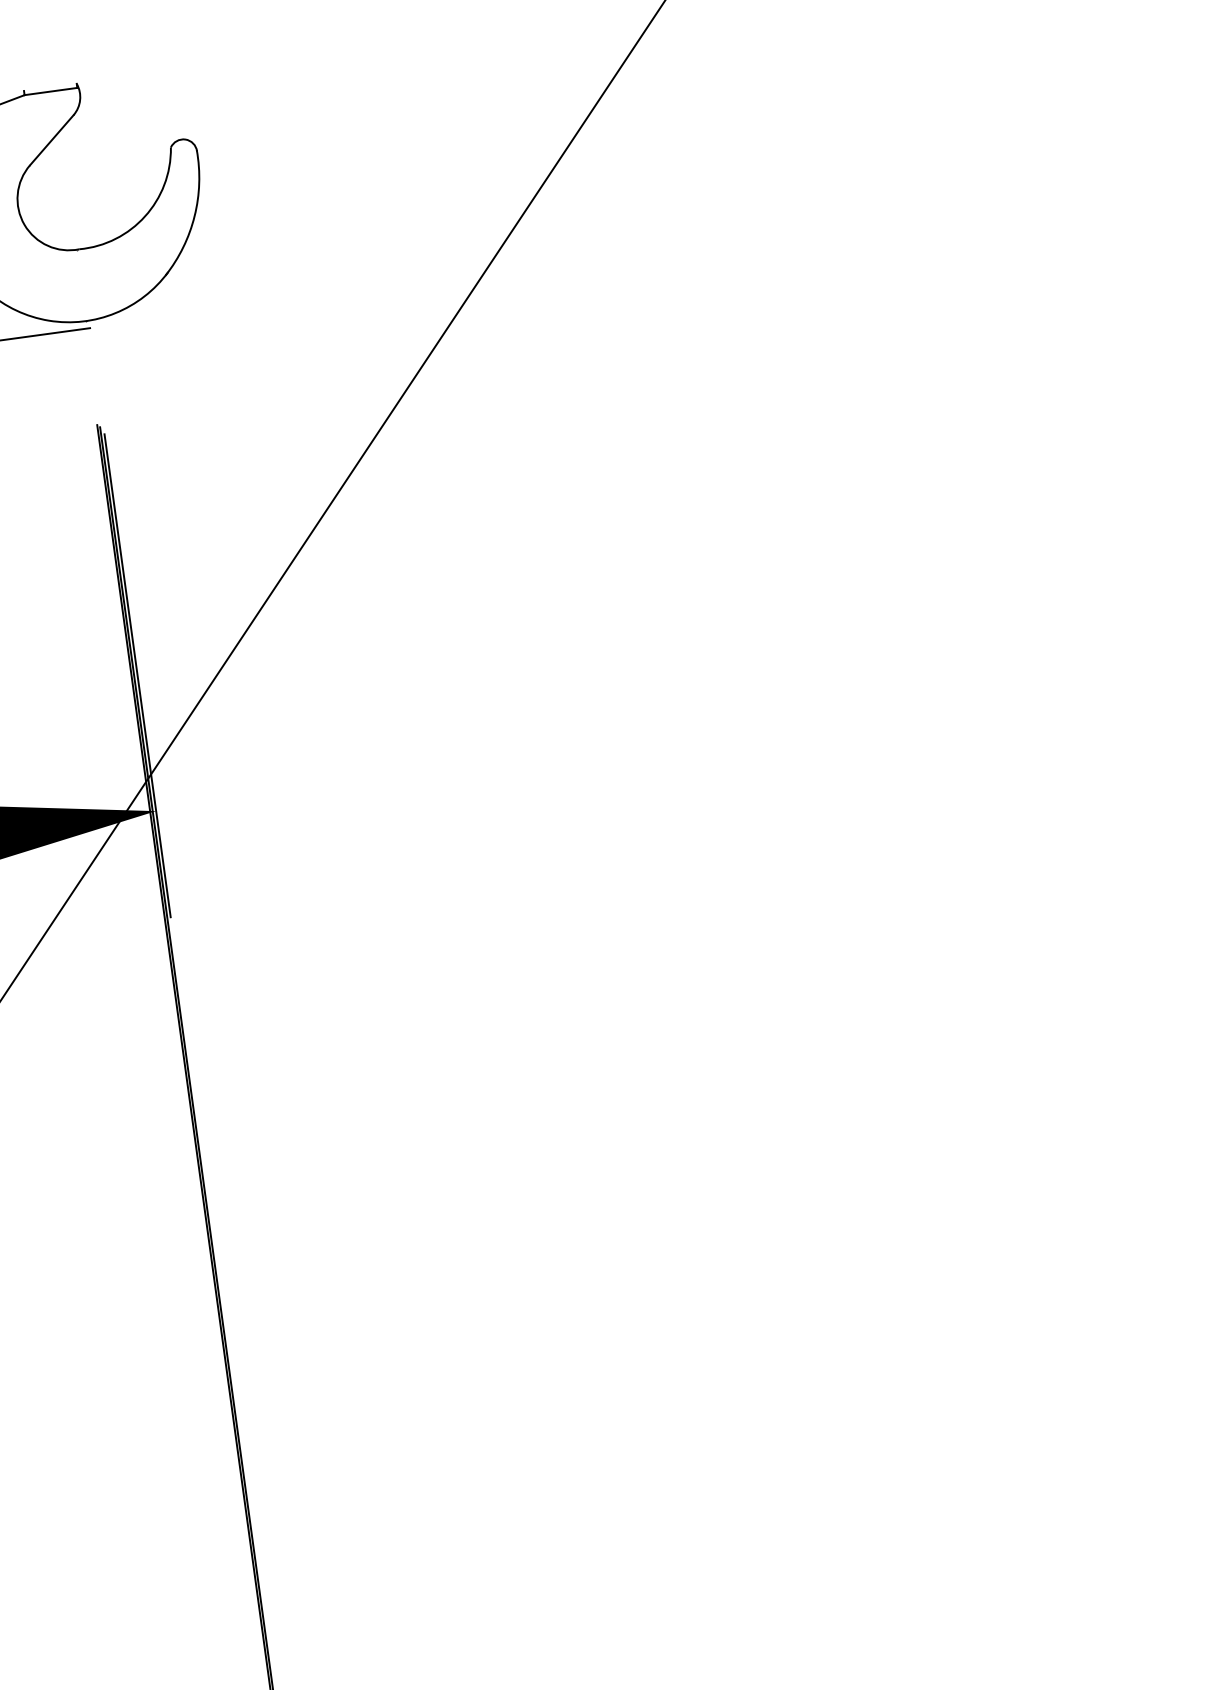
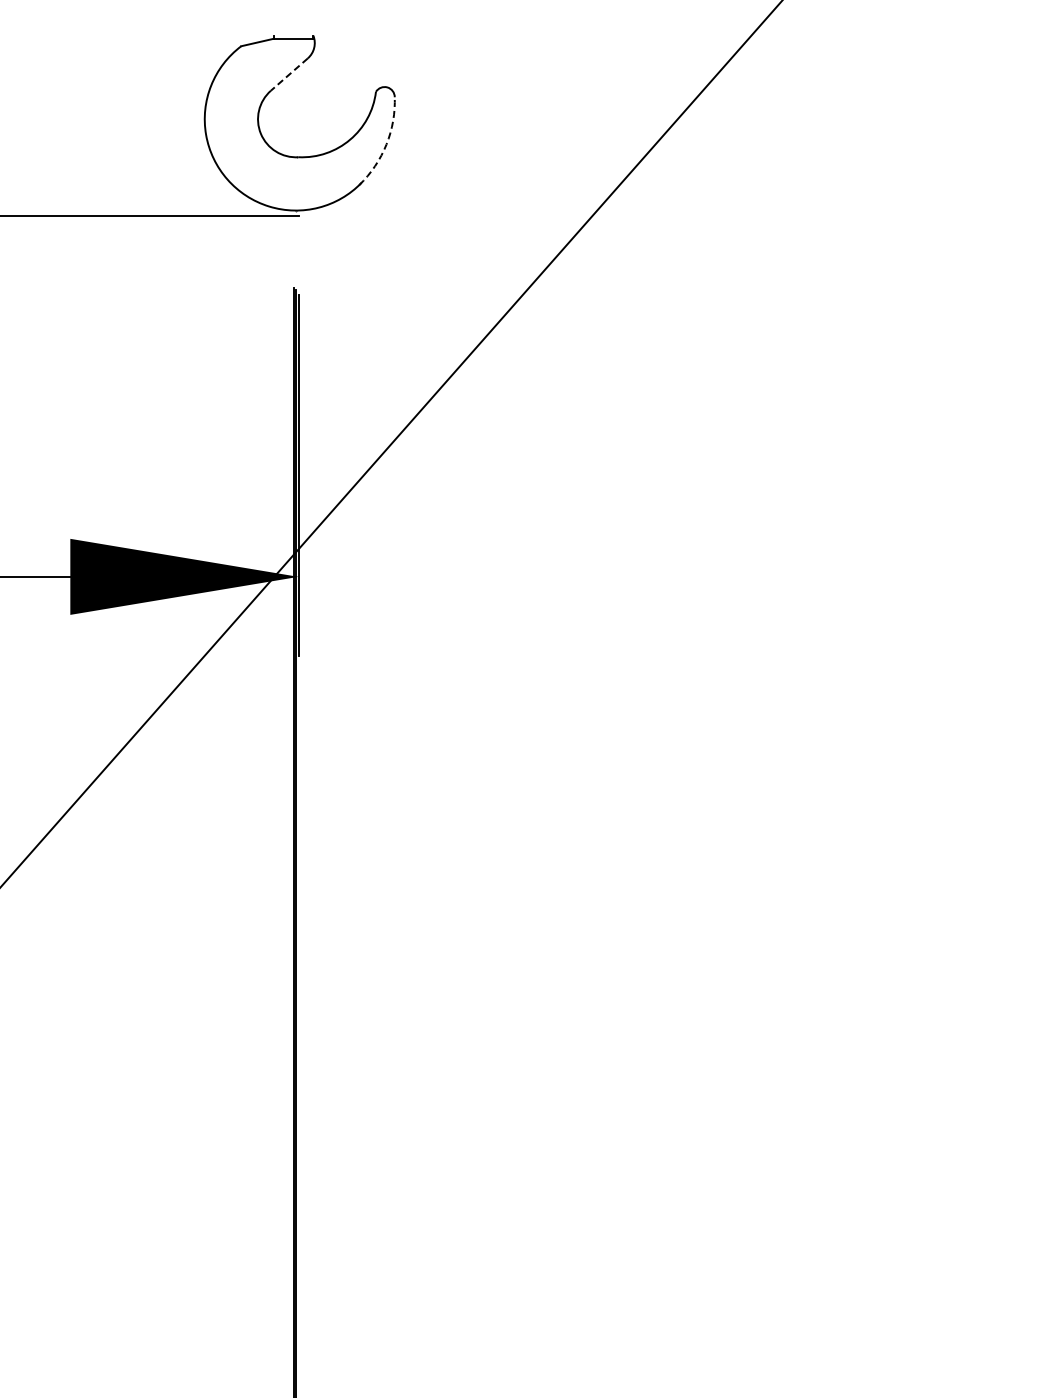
line: (51, 140) -> (289, 74), solid -> dashed
arc: (194, 216) -> (386, 144), solid -> dashed

